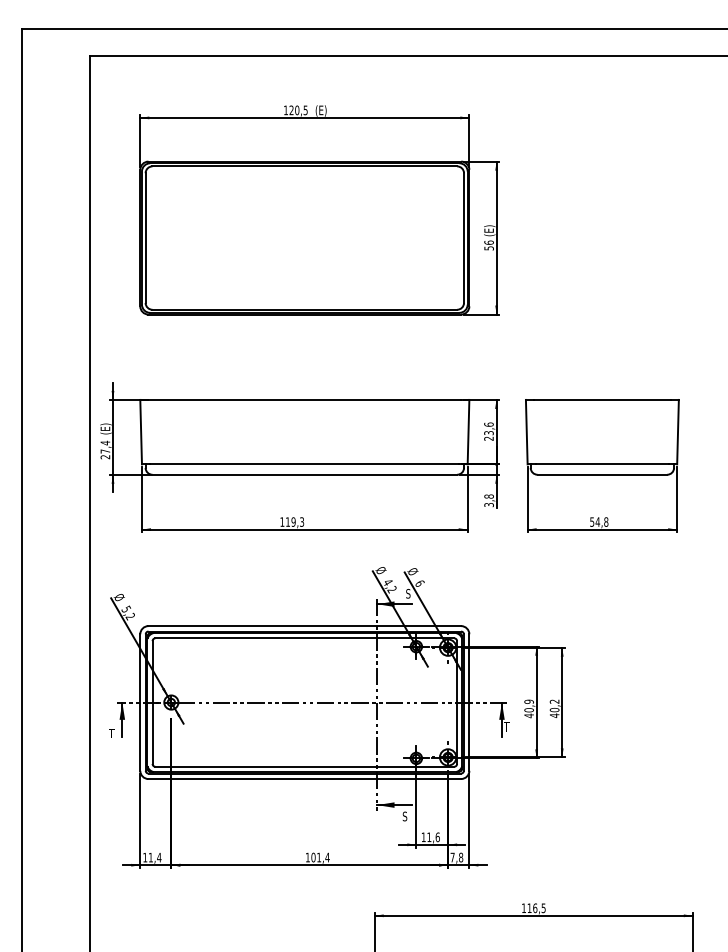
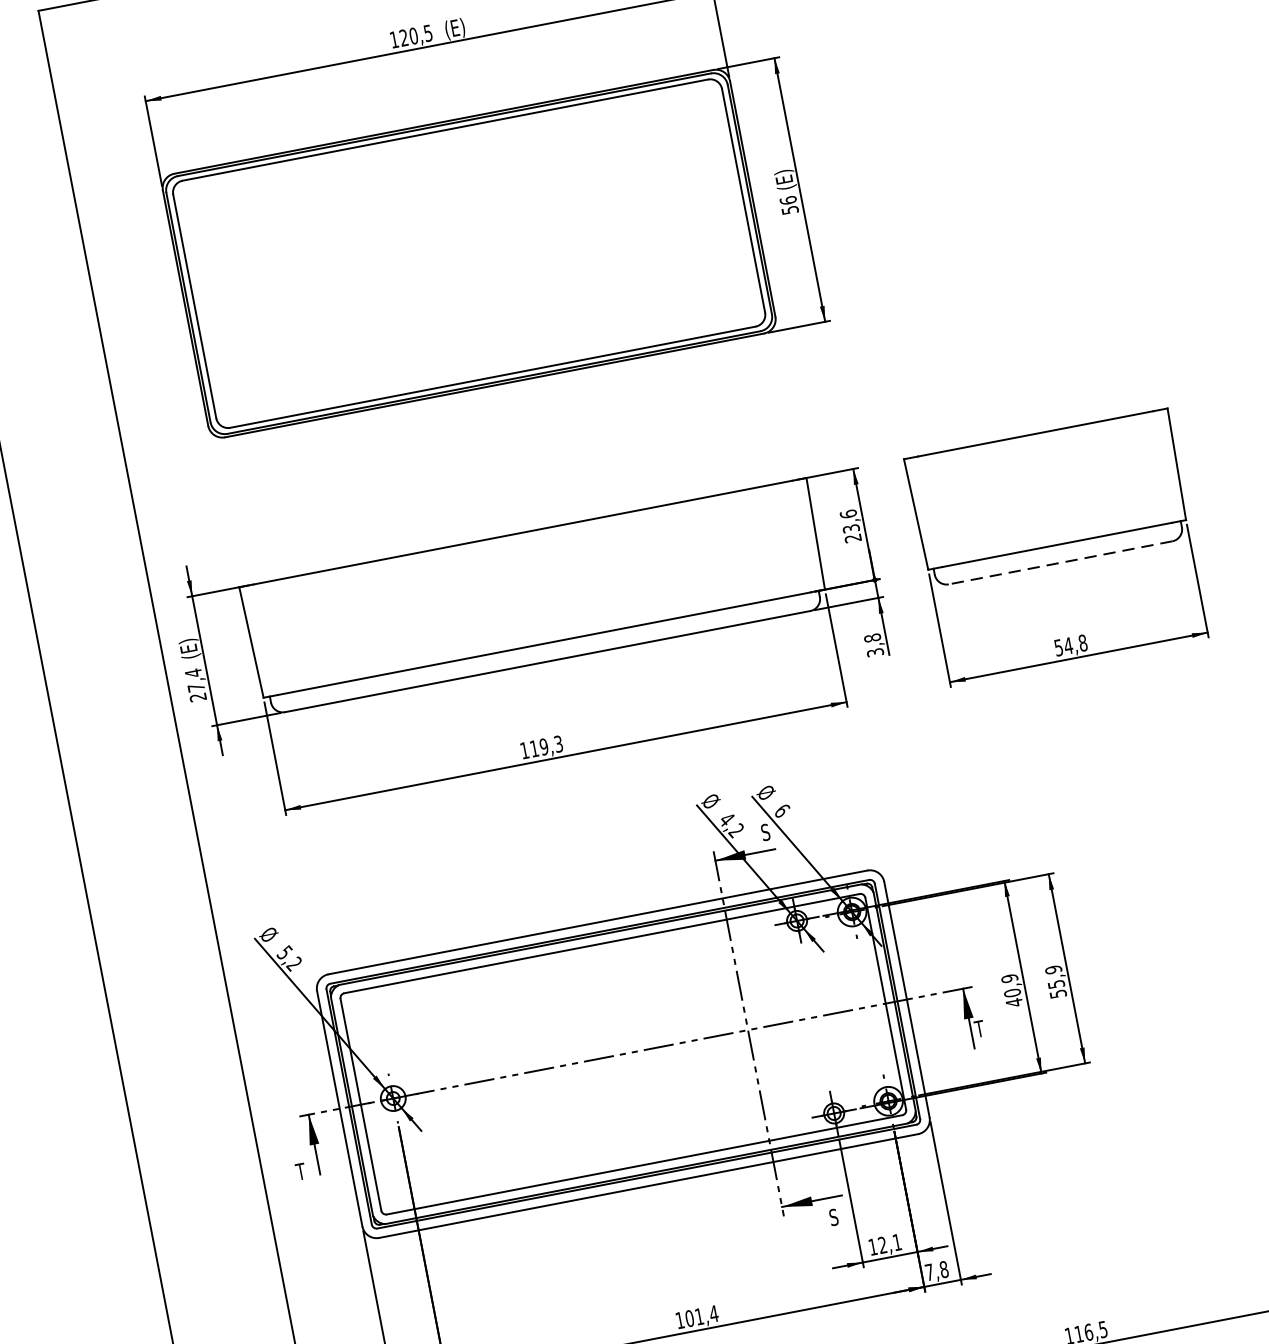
line: (602, 474) -> (1060, 562), solid -> dashed
text: (554, 708) -> (1055, 981), 40,2 -> 55,9
text: (433, 837) -> (889, 1244), 11,6 -> 12,1

